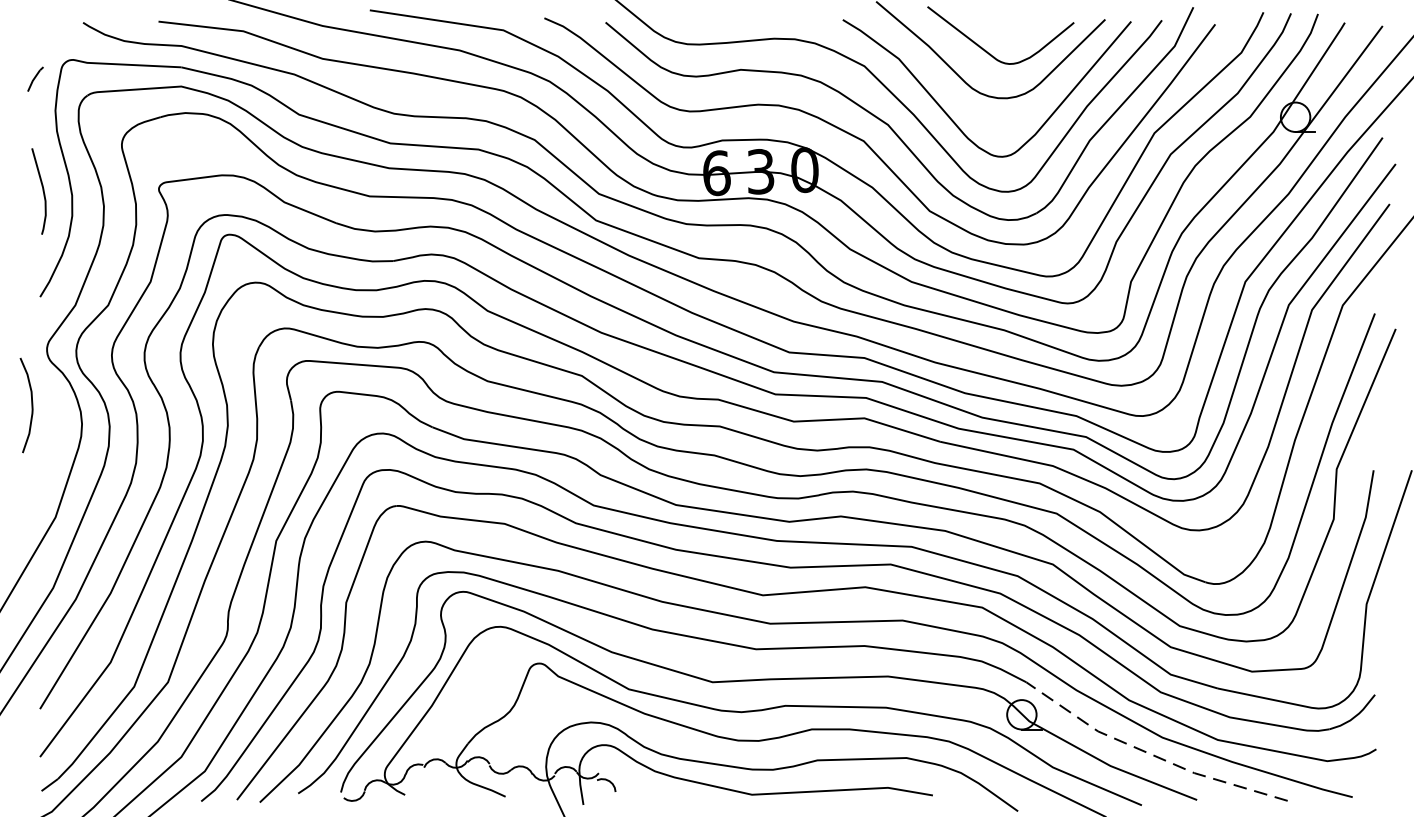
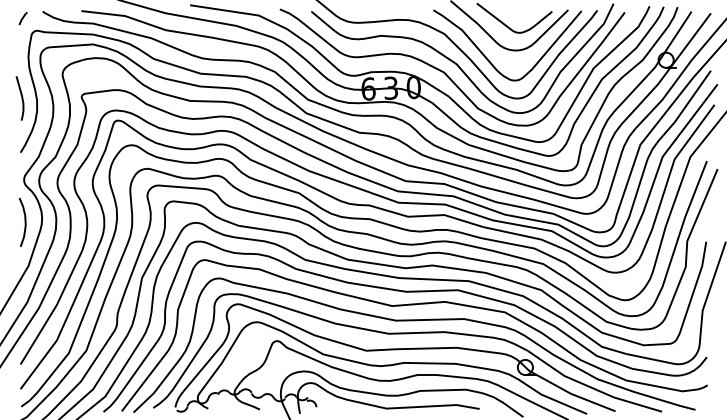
part: (34, 78) -> (22, 18), moved
curve: (30, 403) -> (24, 221), moved
line: (1152, 753) -> (592, 387), dashed -> solid

